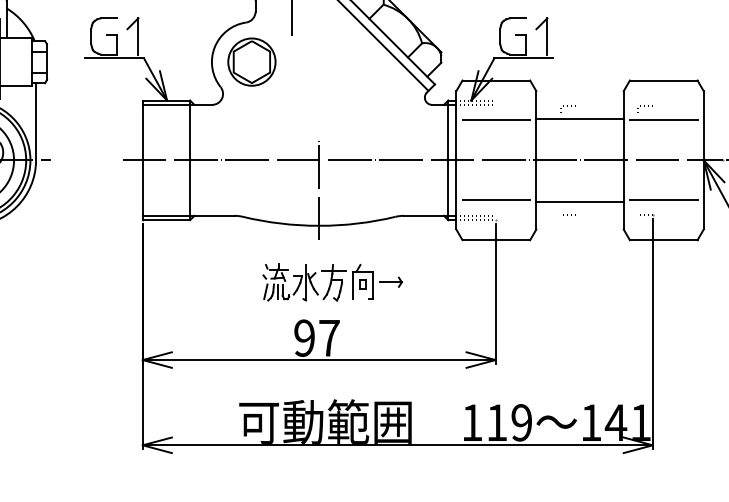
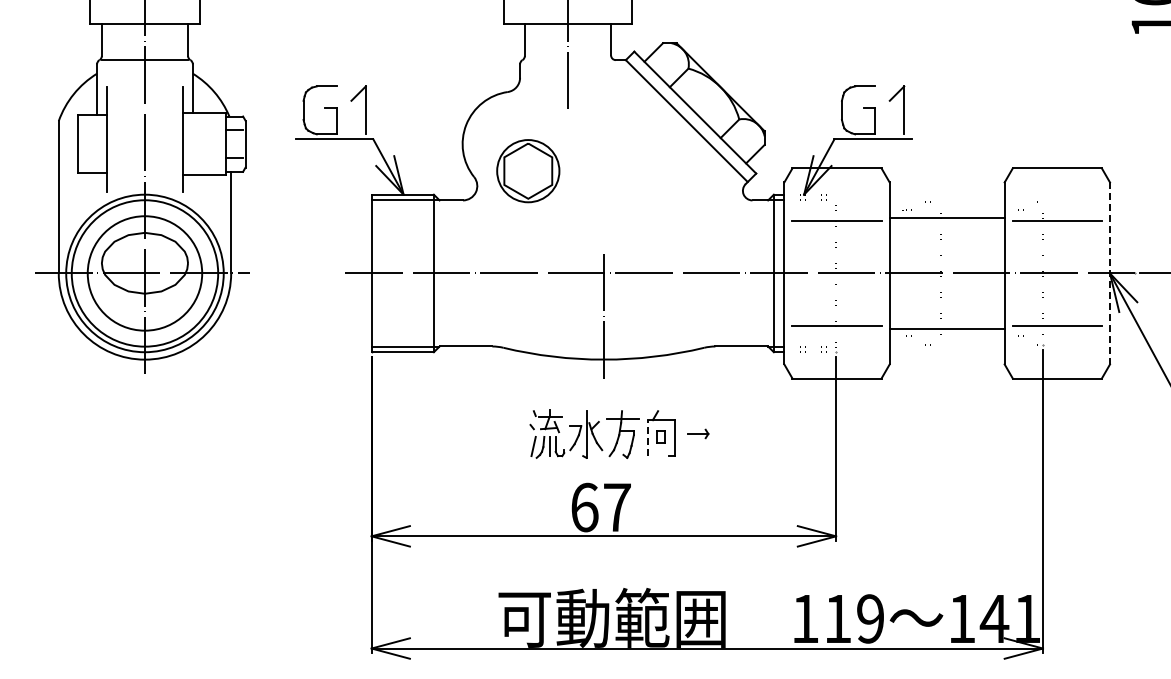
part: (252, 62) -> (528, 171), moved
line: (704, 160) -> (1110, 273), solid -> dashed
part: (391, 281) -> (698, 433), size x0.7
line: (352, 285) -> (647, 438), solid -> dashed
text: (304, 338) -> (584, 507), 97 -> 67

